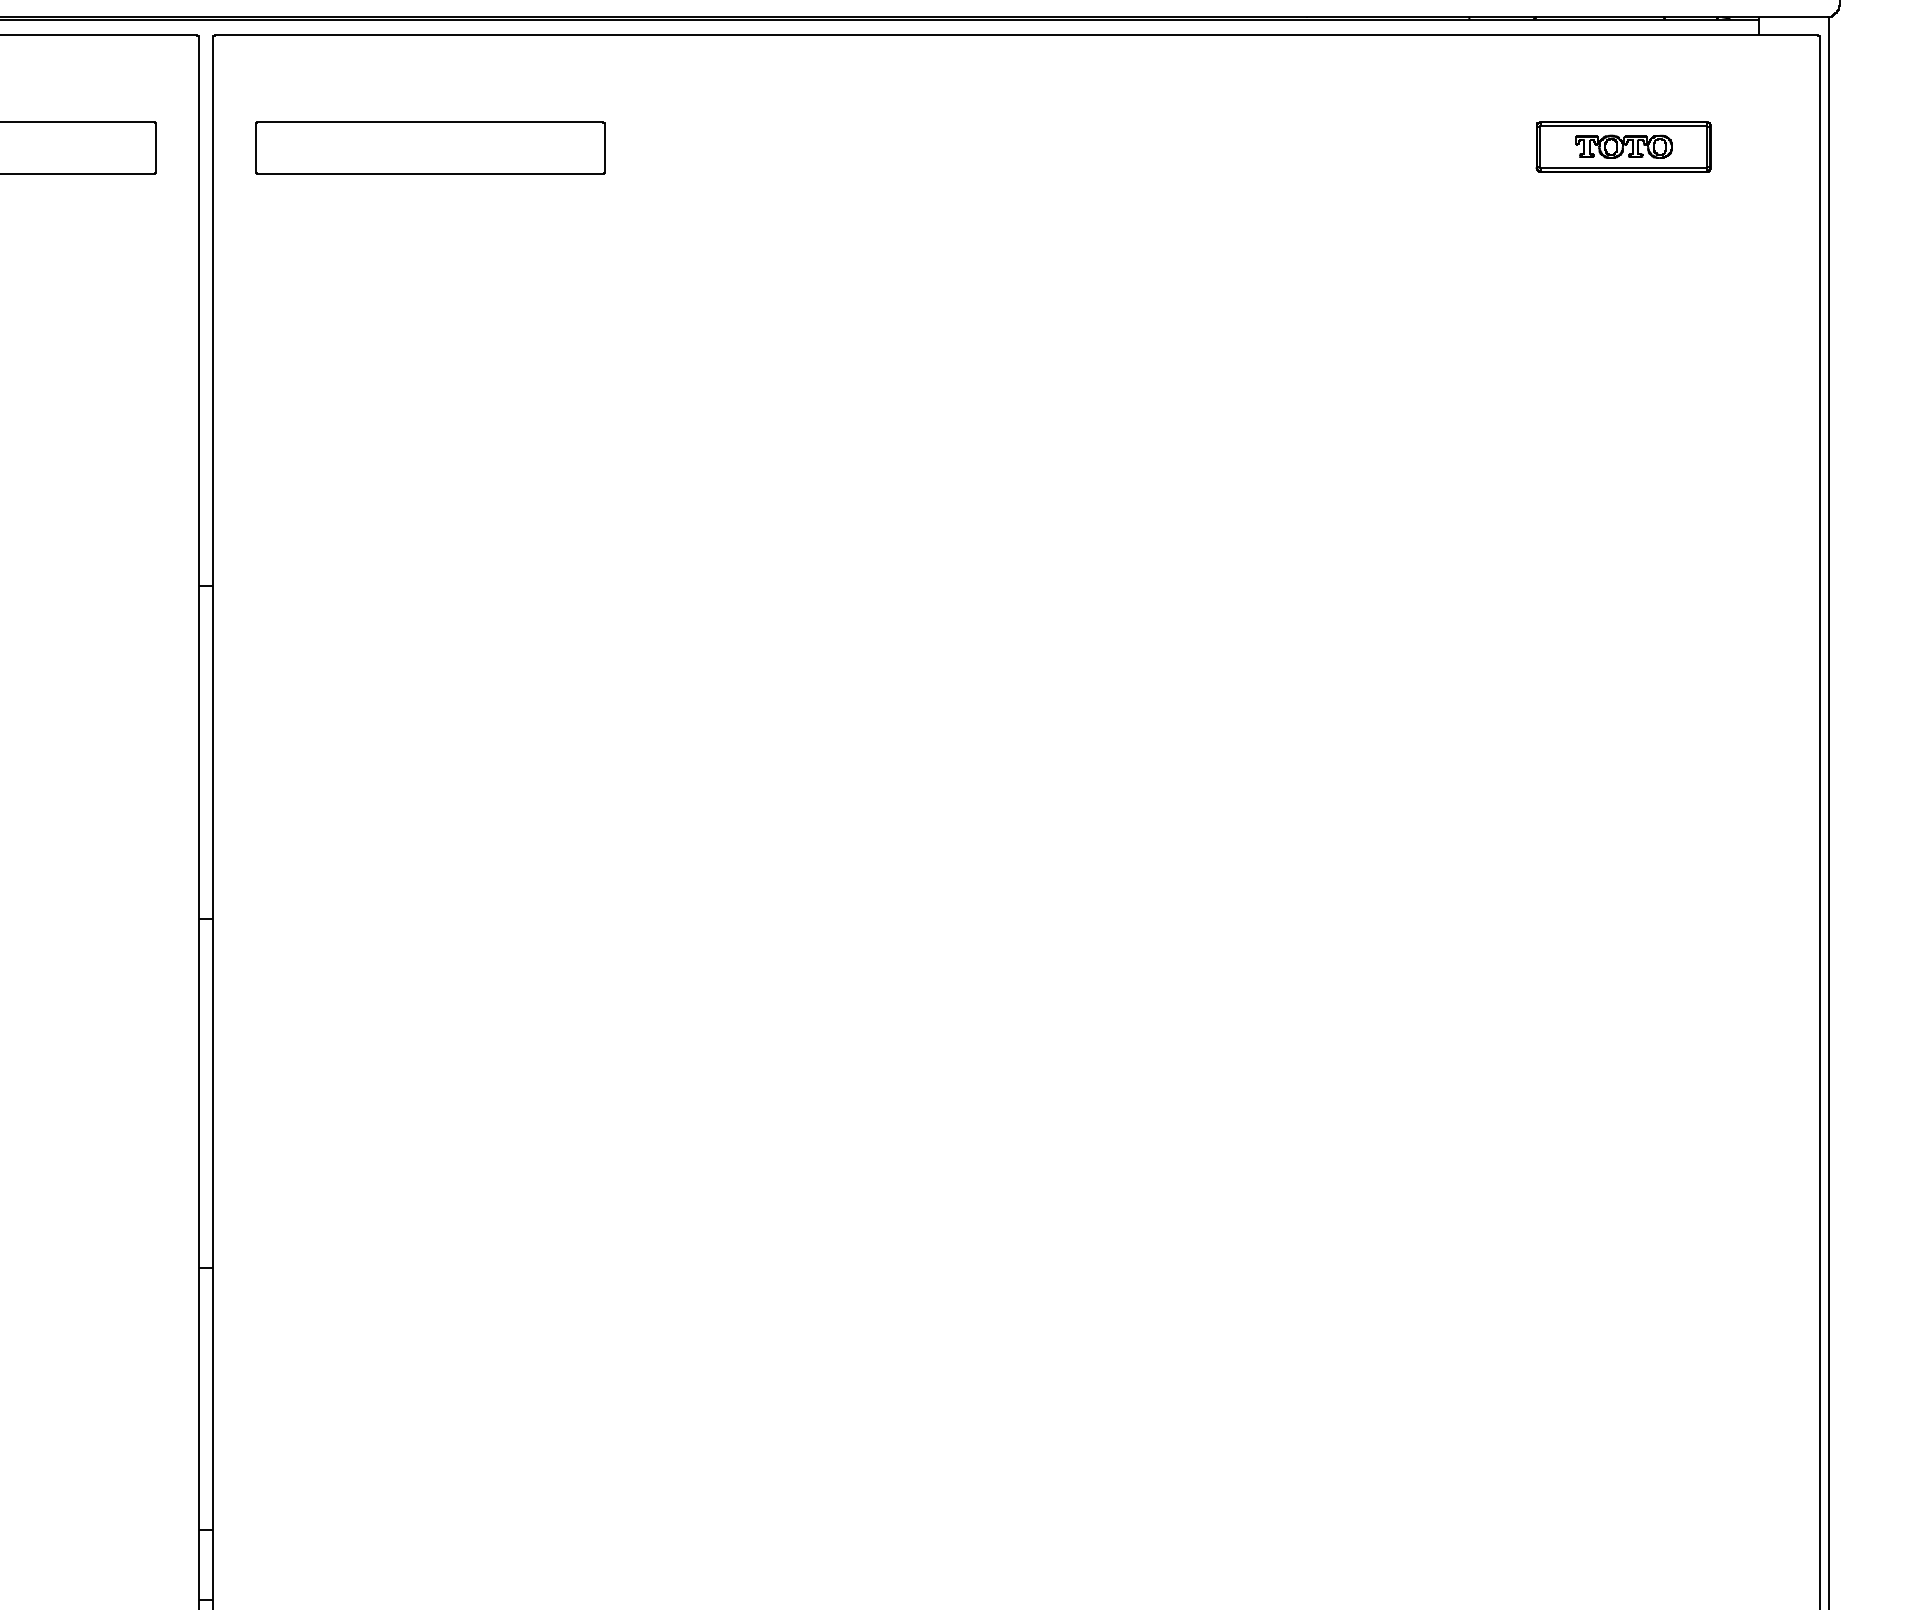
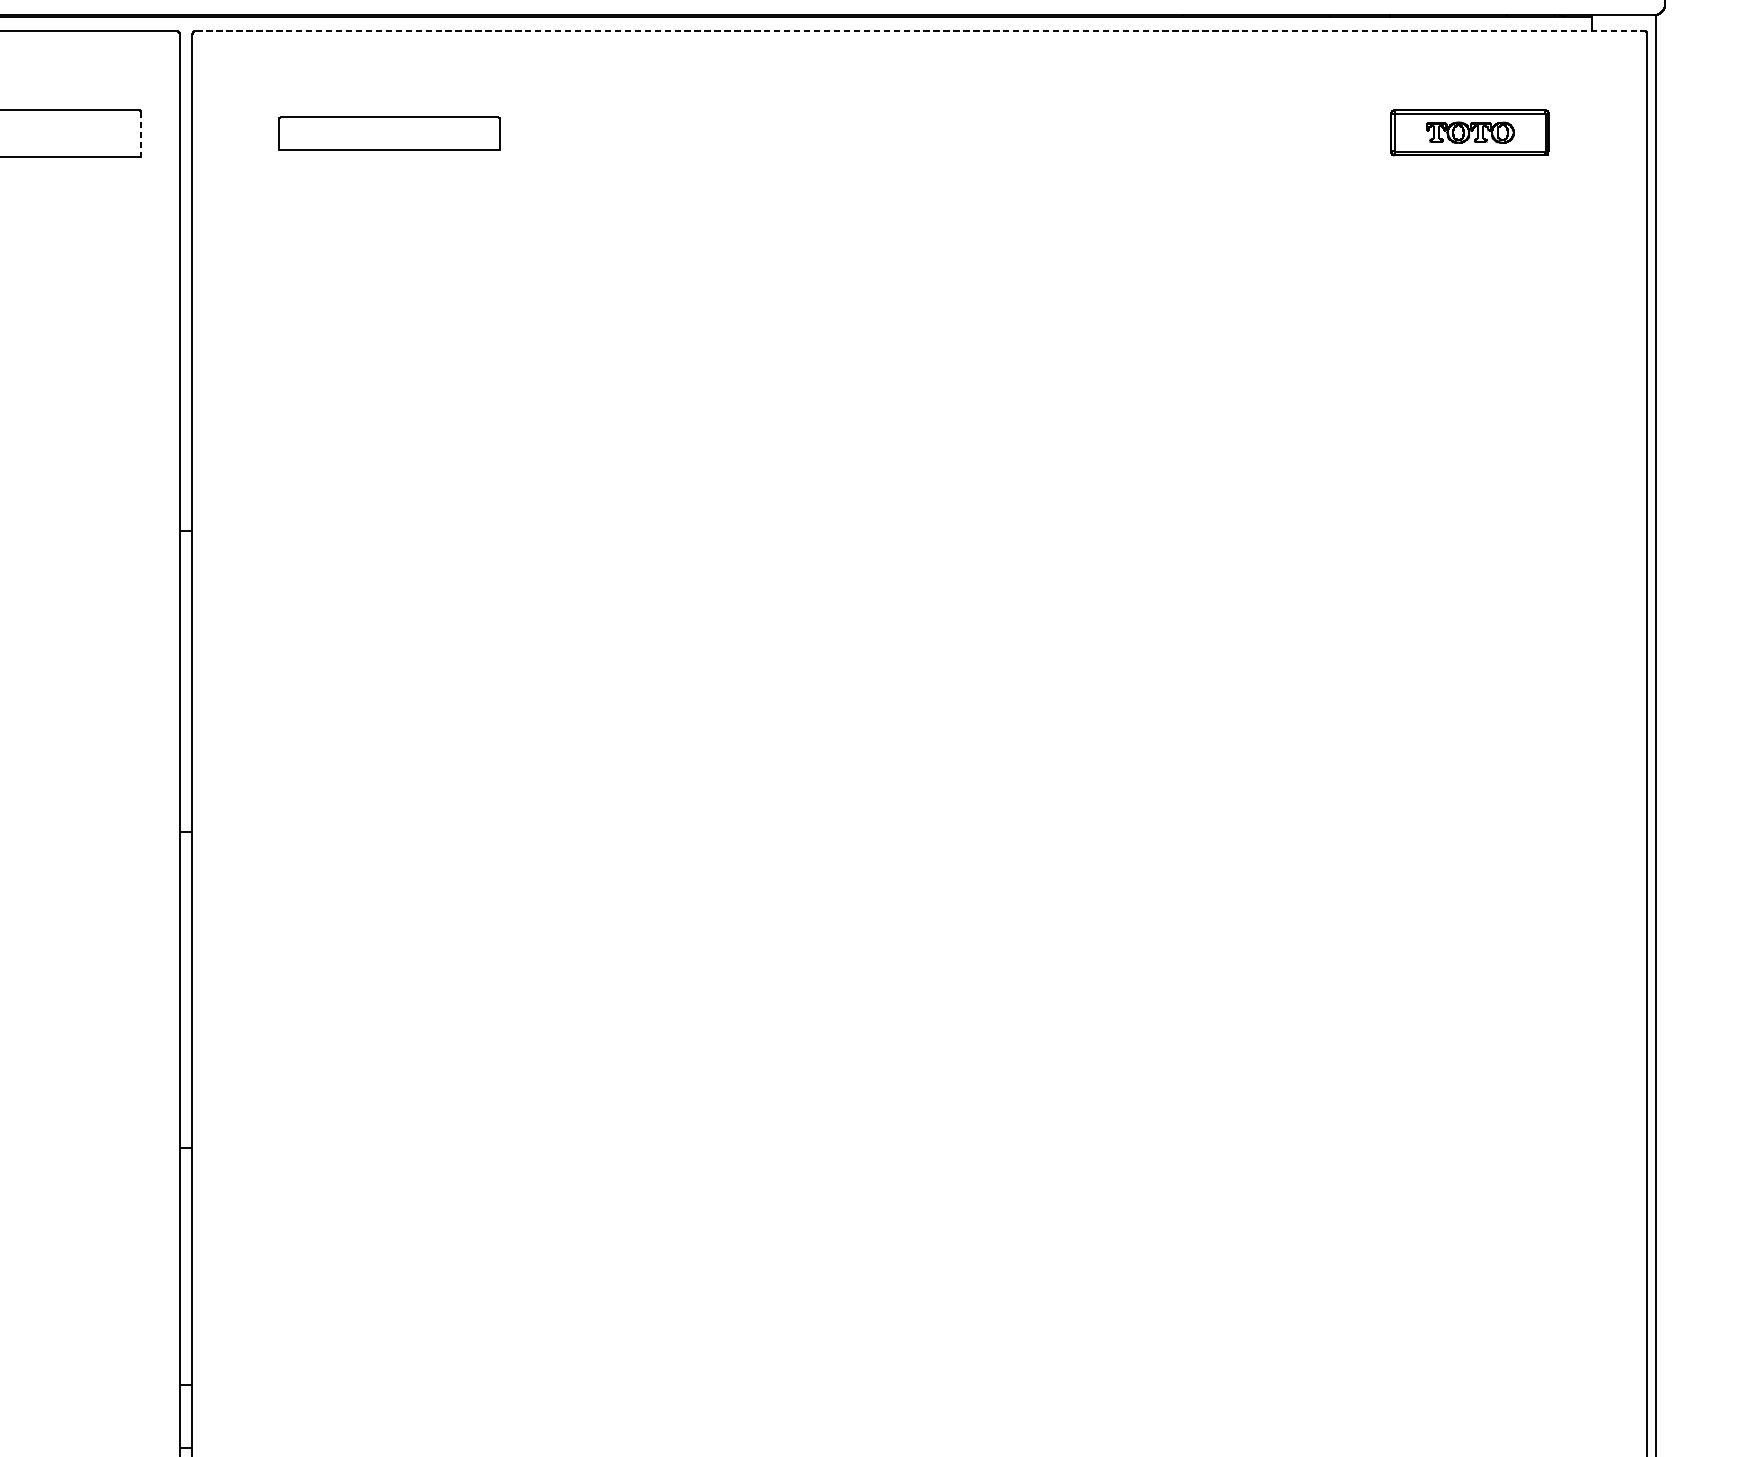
line: (1016, 34) -> (920, 30), solid -> dashed
part: (430, 147) -> (389, 133), size x0.7
line: (155, 148) -> (140, 134), solid -> dashed

